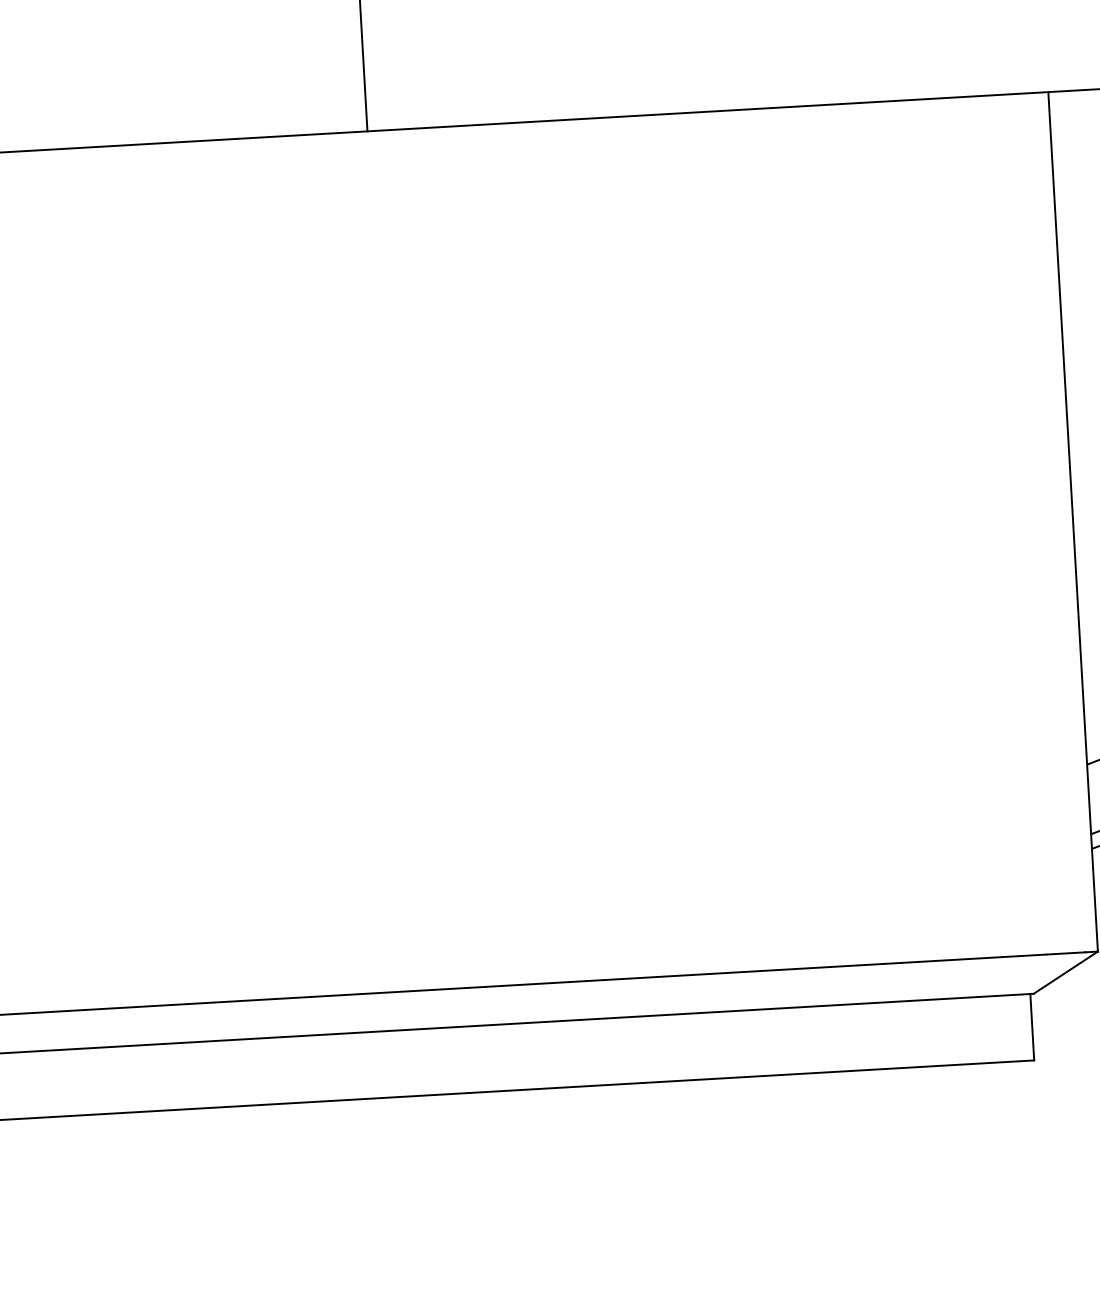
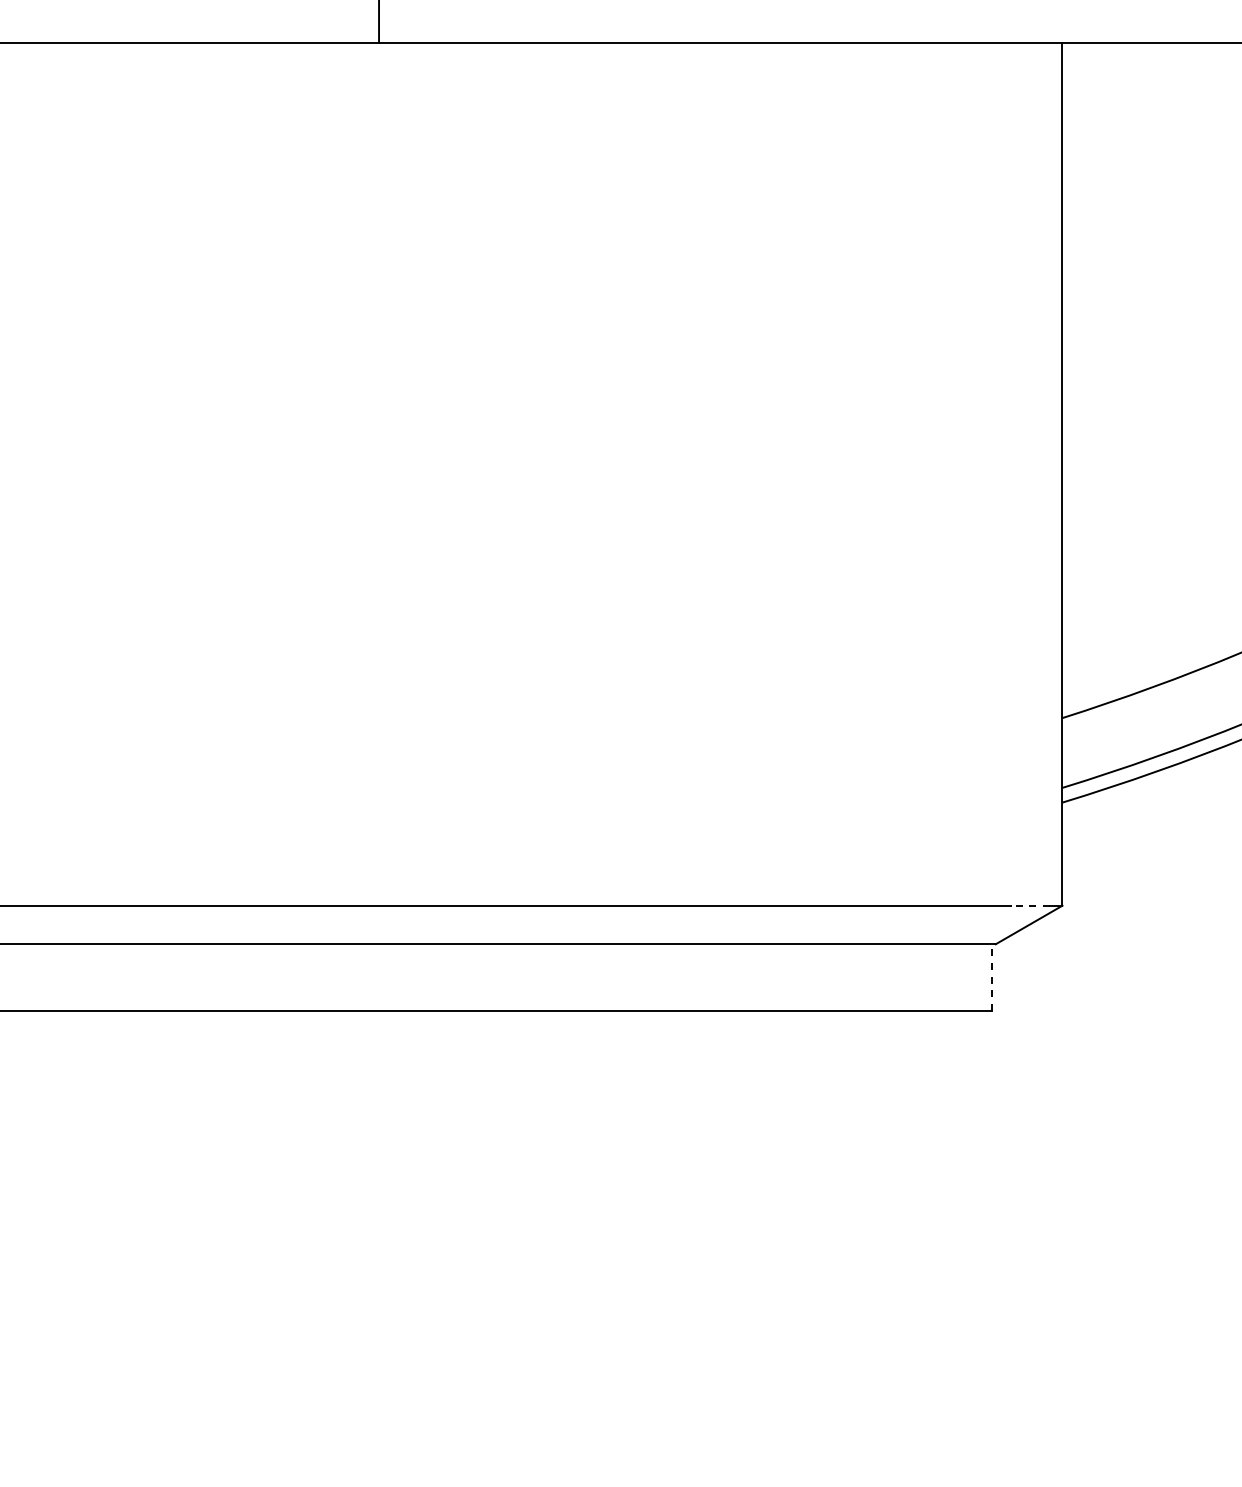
line: (1067, 953) -> (1031, 905), solid -> dashed
line: (1032, 1027) -> (992, 977), solid -> dashed

